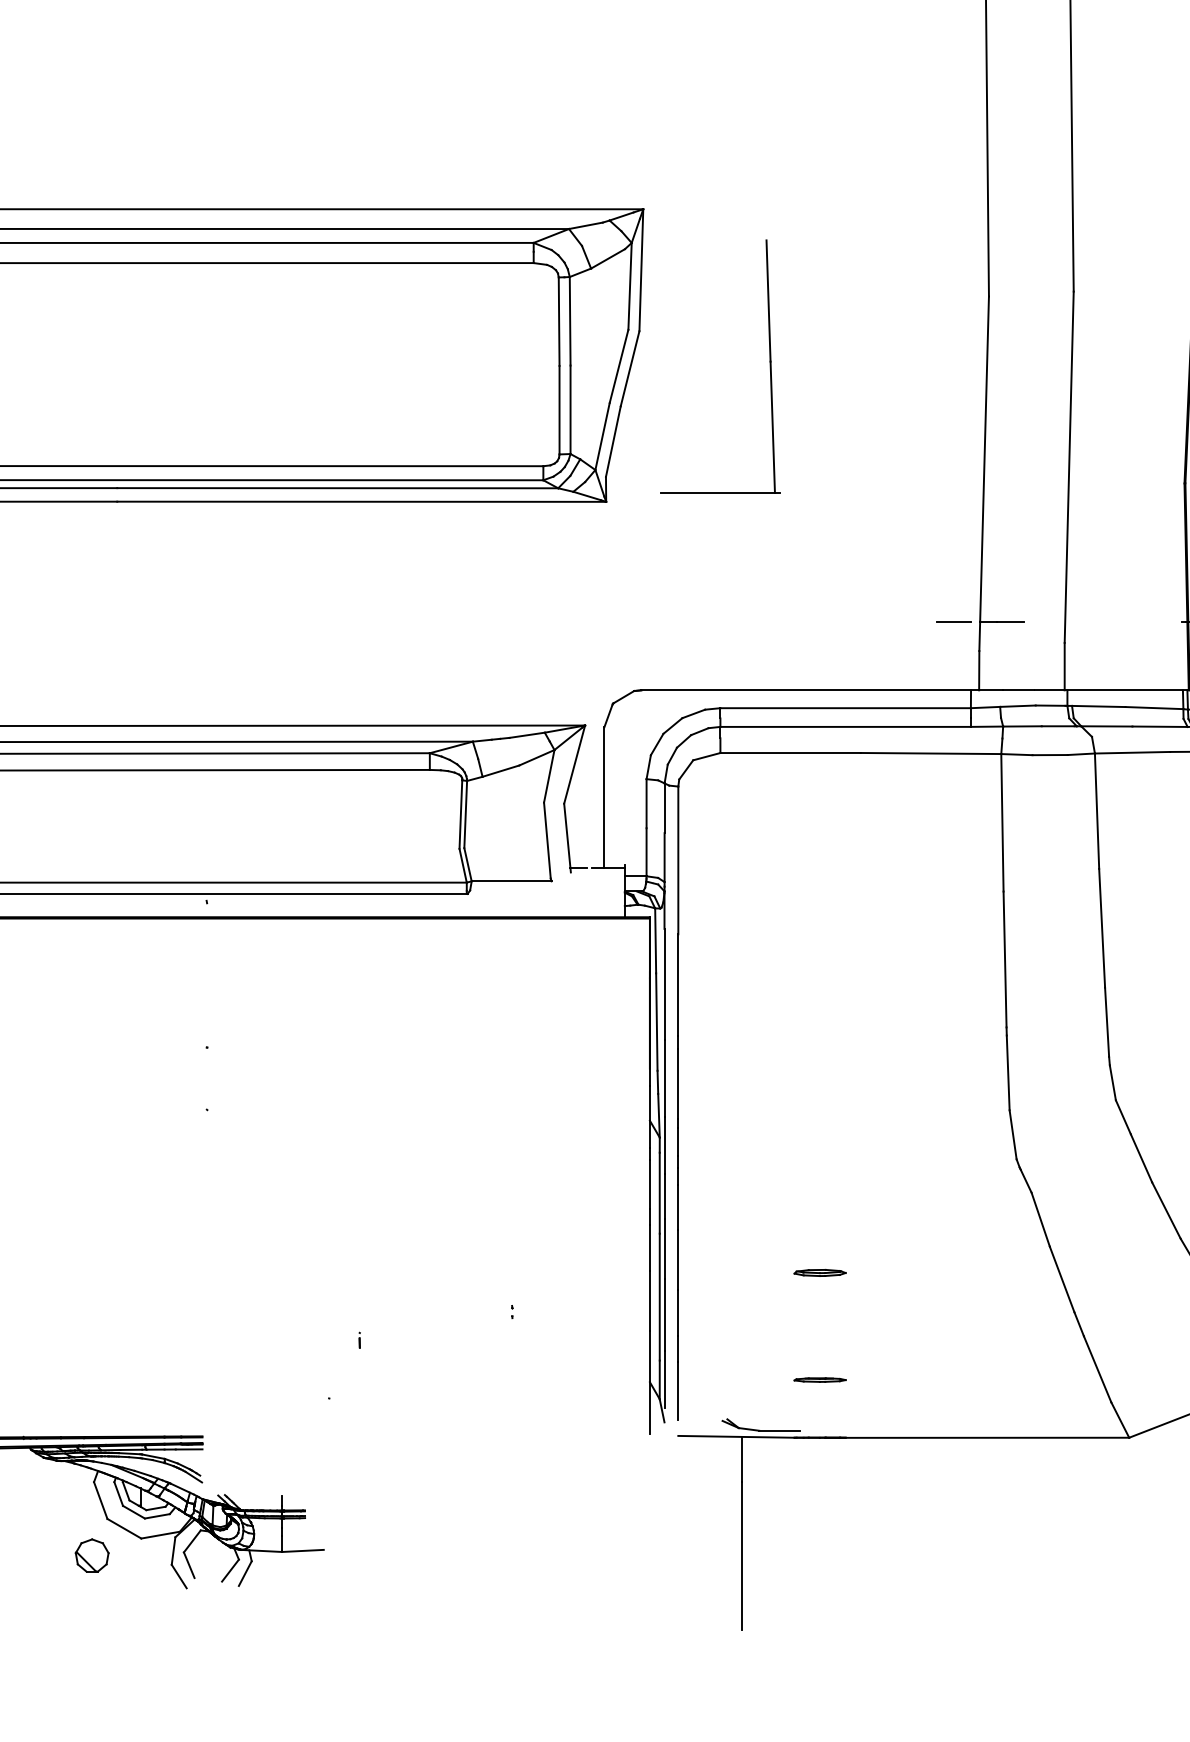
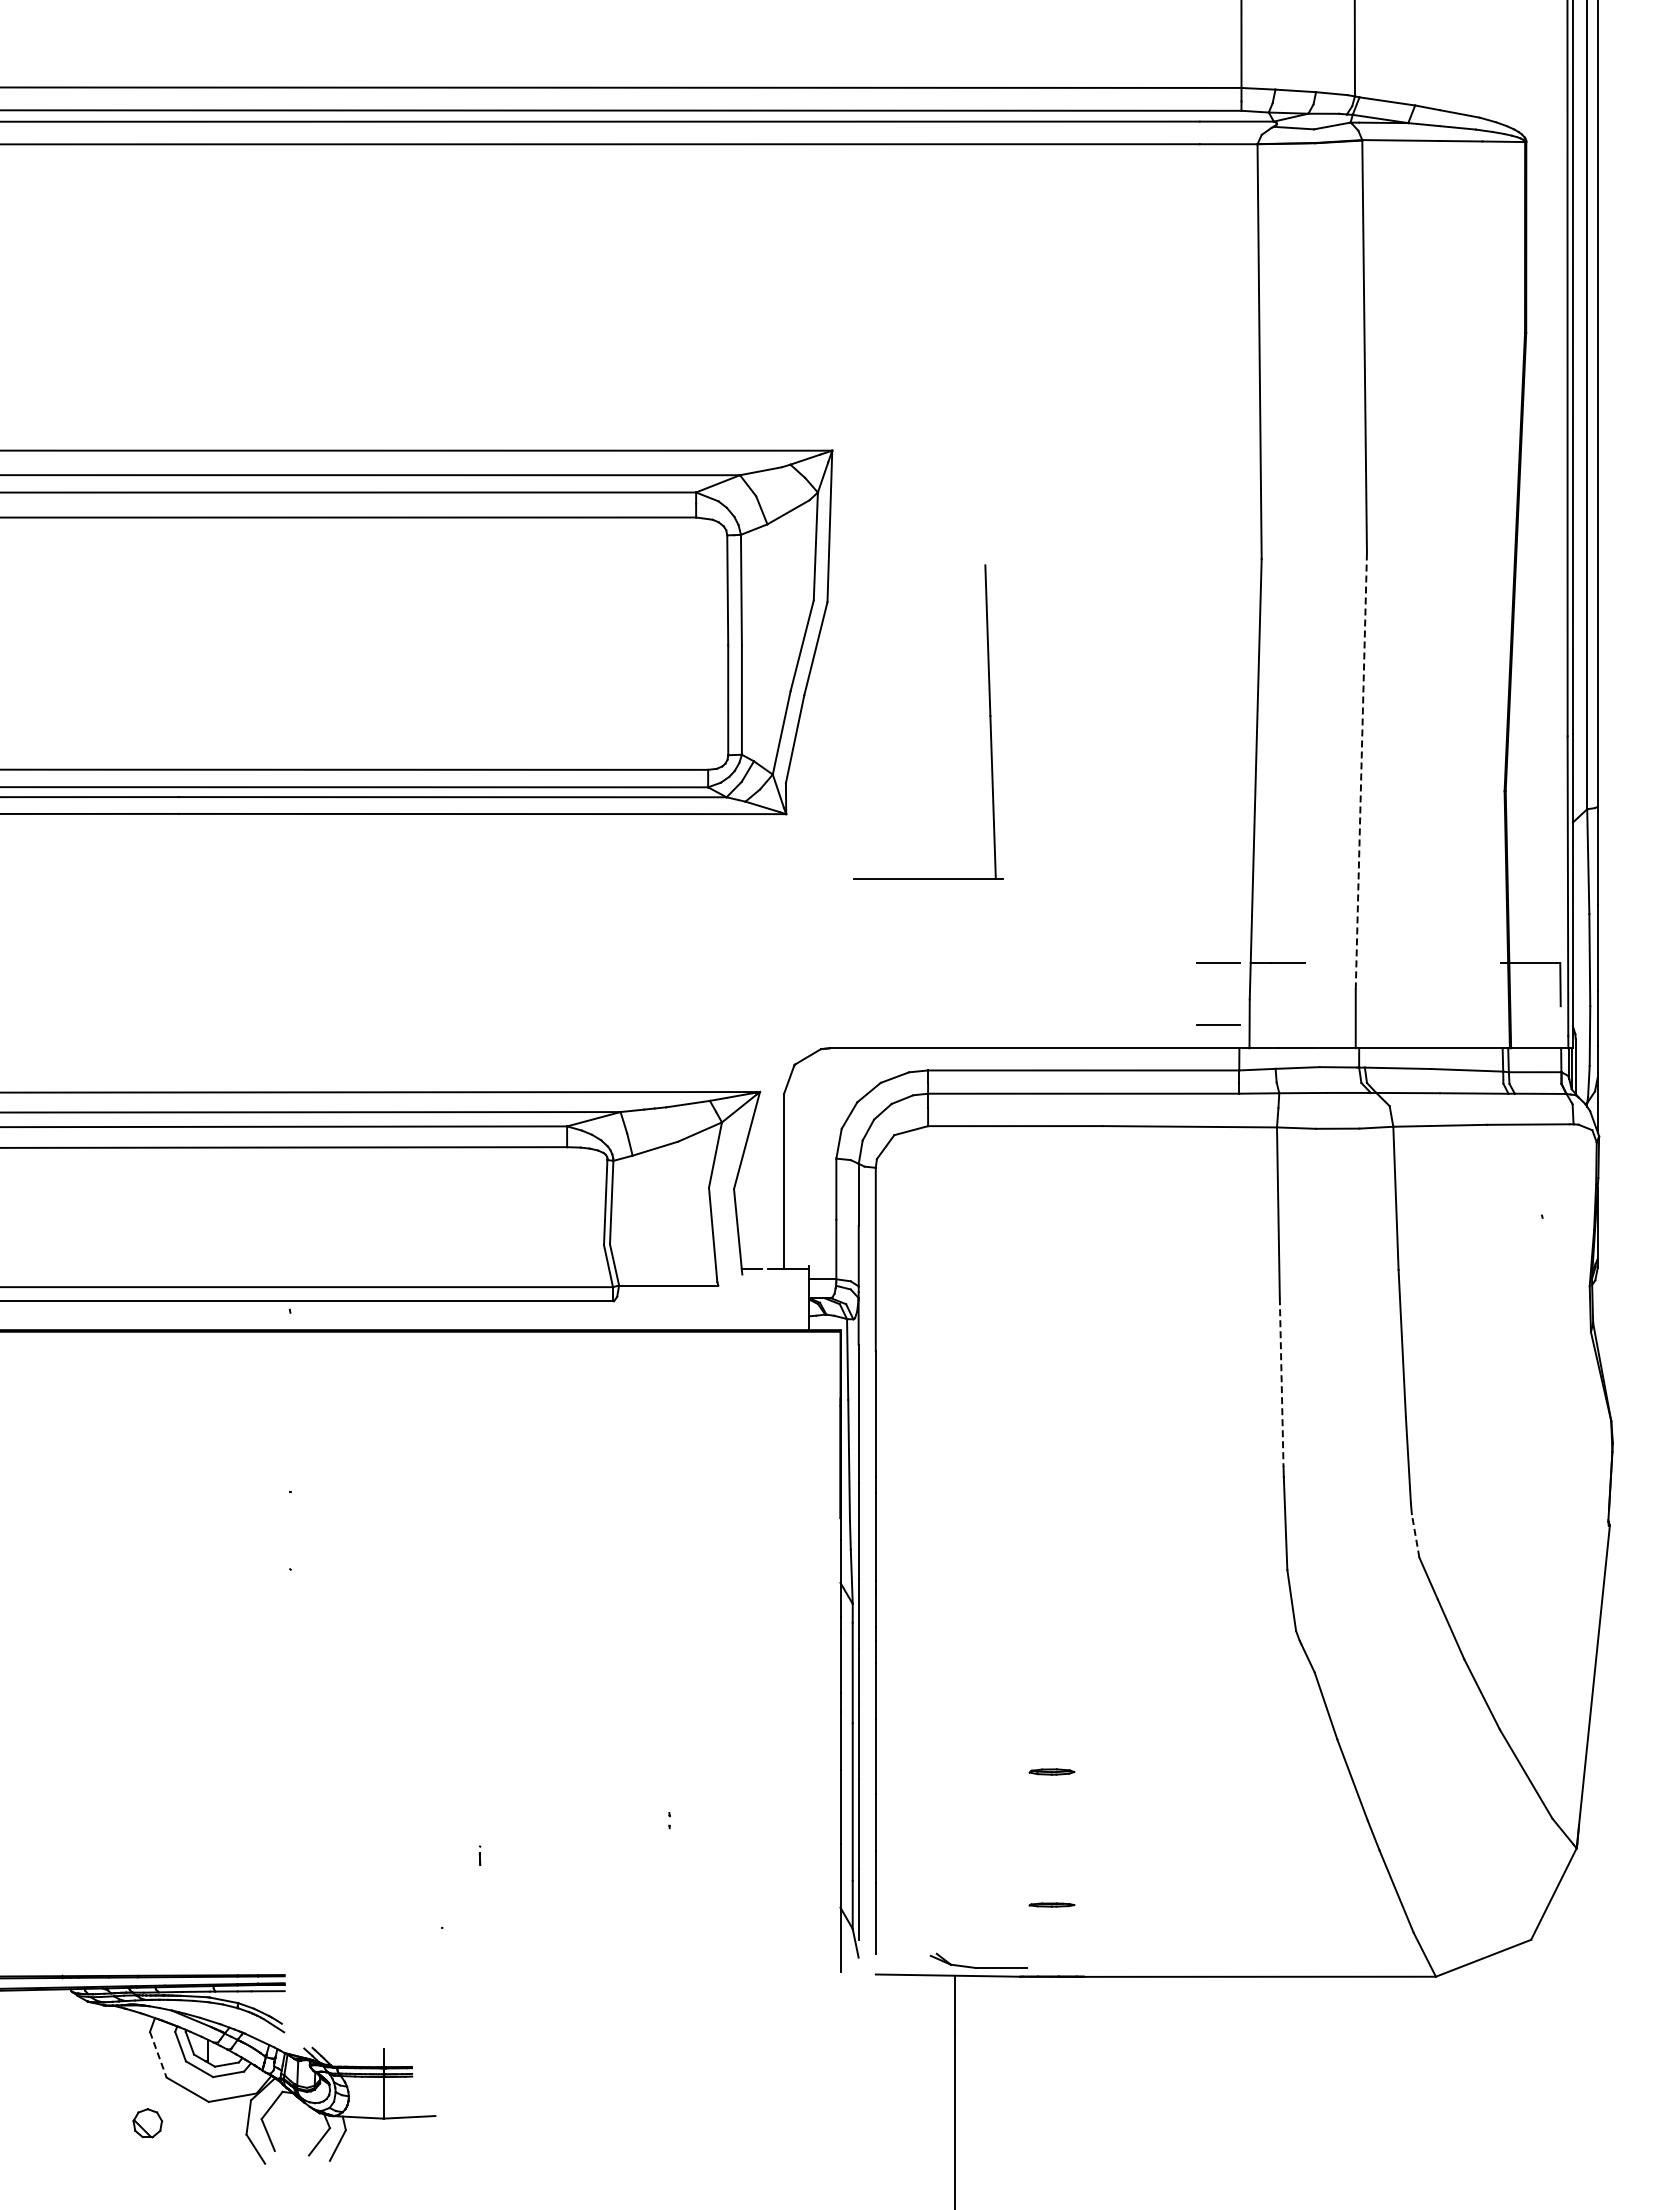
part: (769, 366) -> (989, 721), moved
line: (1069, 466) -> (1361, 770), solid -> dashed
line: (954, 671) -> (1218, 1024), added
line: (1004, 960) -> (1281, 1383), solid -> dashed
line: (1112, 1082) -> (1415, 1535), solid -> dashed
part: (819, 1272) -> (1051, 1771), size x0.7
part: (819, 1379) -> (1051, 1904), size x0.7
line: (100, 1501) -> (158, 2055), solid -> dashed
part: (92, 1555) -> (147, 2123), size x0.7

